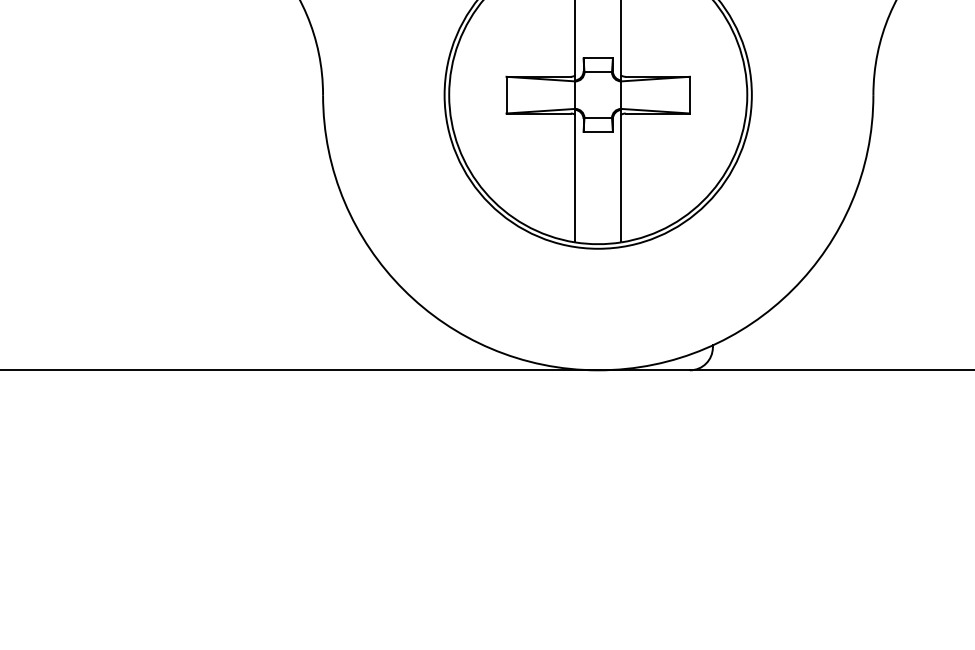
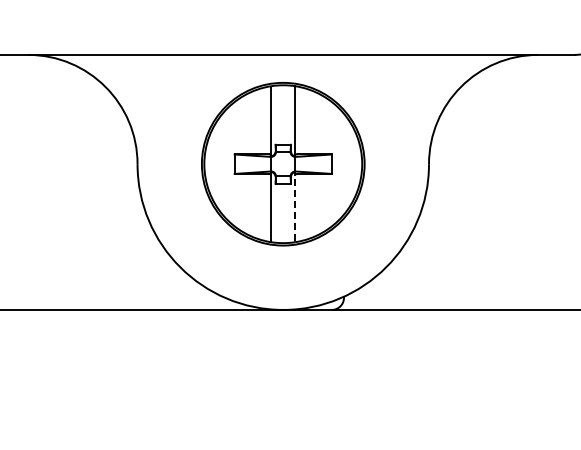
line: (621, 176) -> (295, 207), solid -> dashed

